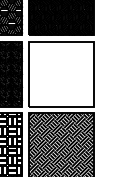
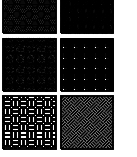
hatch: (60, 73) -> (86, 64), added

